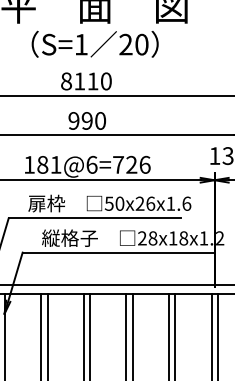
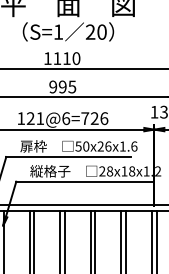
text: (66, 81) -> (47, 58), 8110 -> 1110
text: (100, 120) -> (72, 86), 990 -> 995
text: (42, 164) -> (30, 118), 181@6=726 -> 121@6=726

